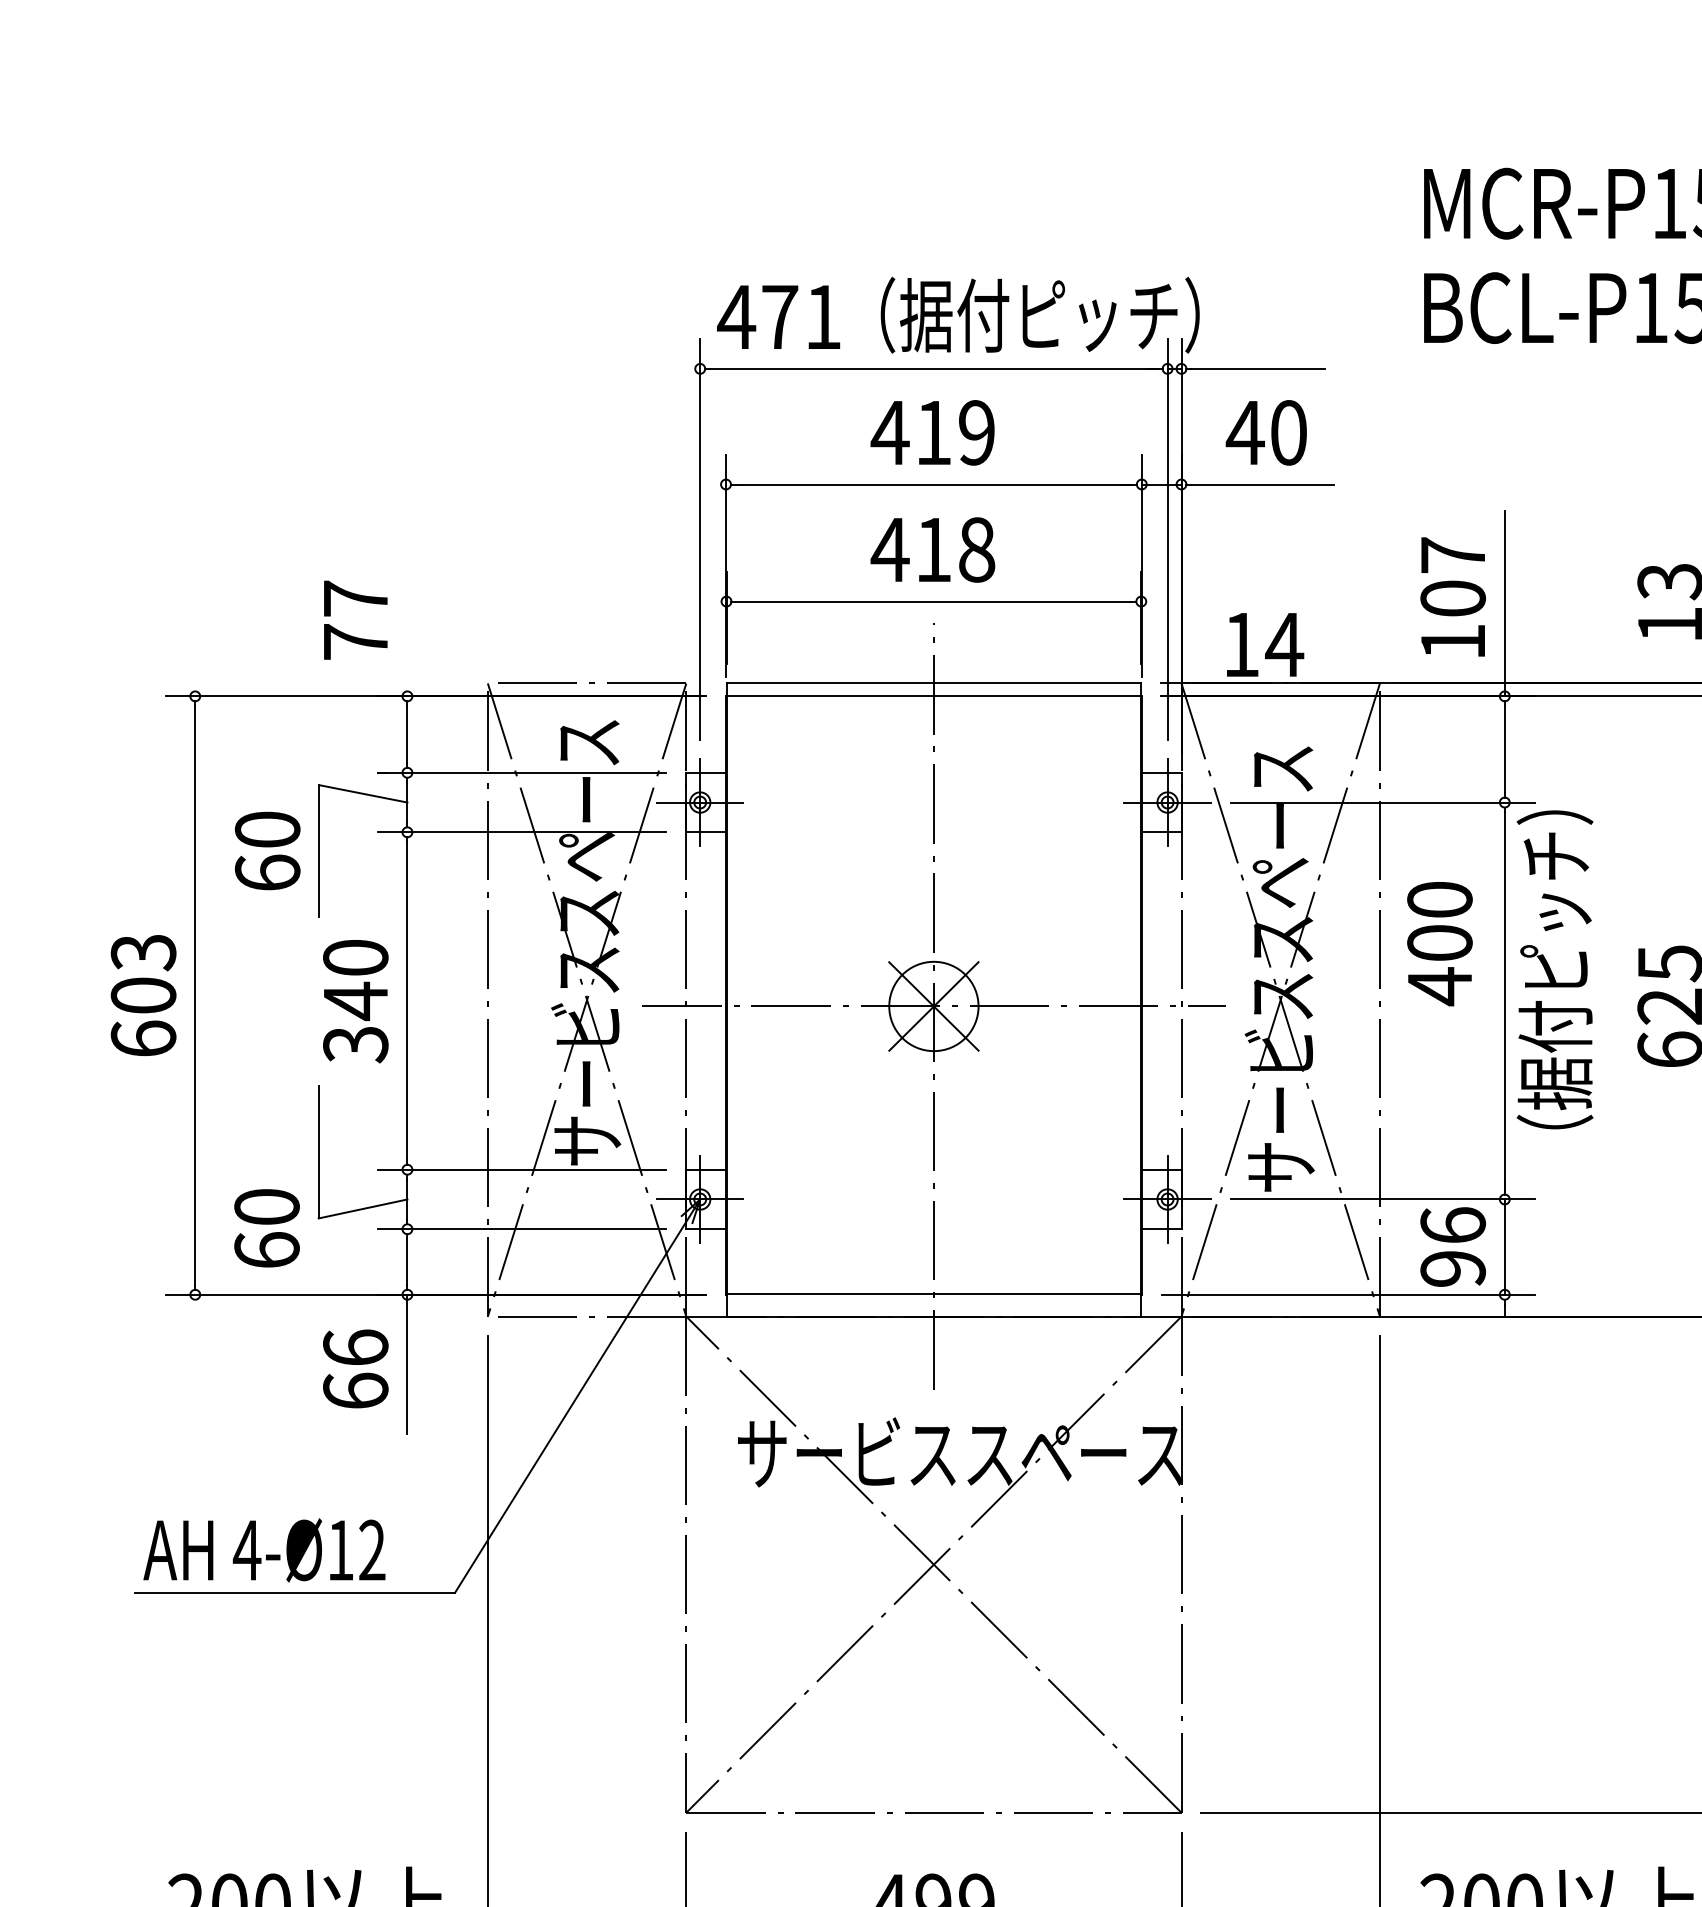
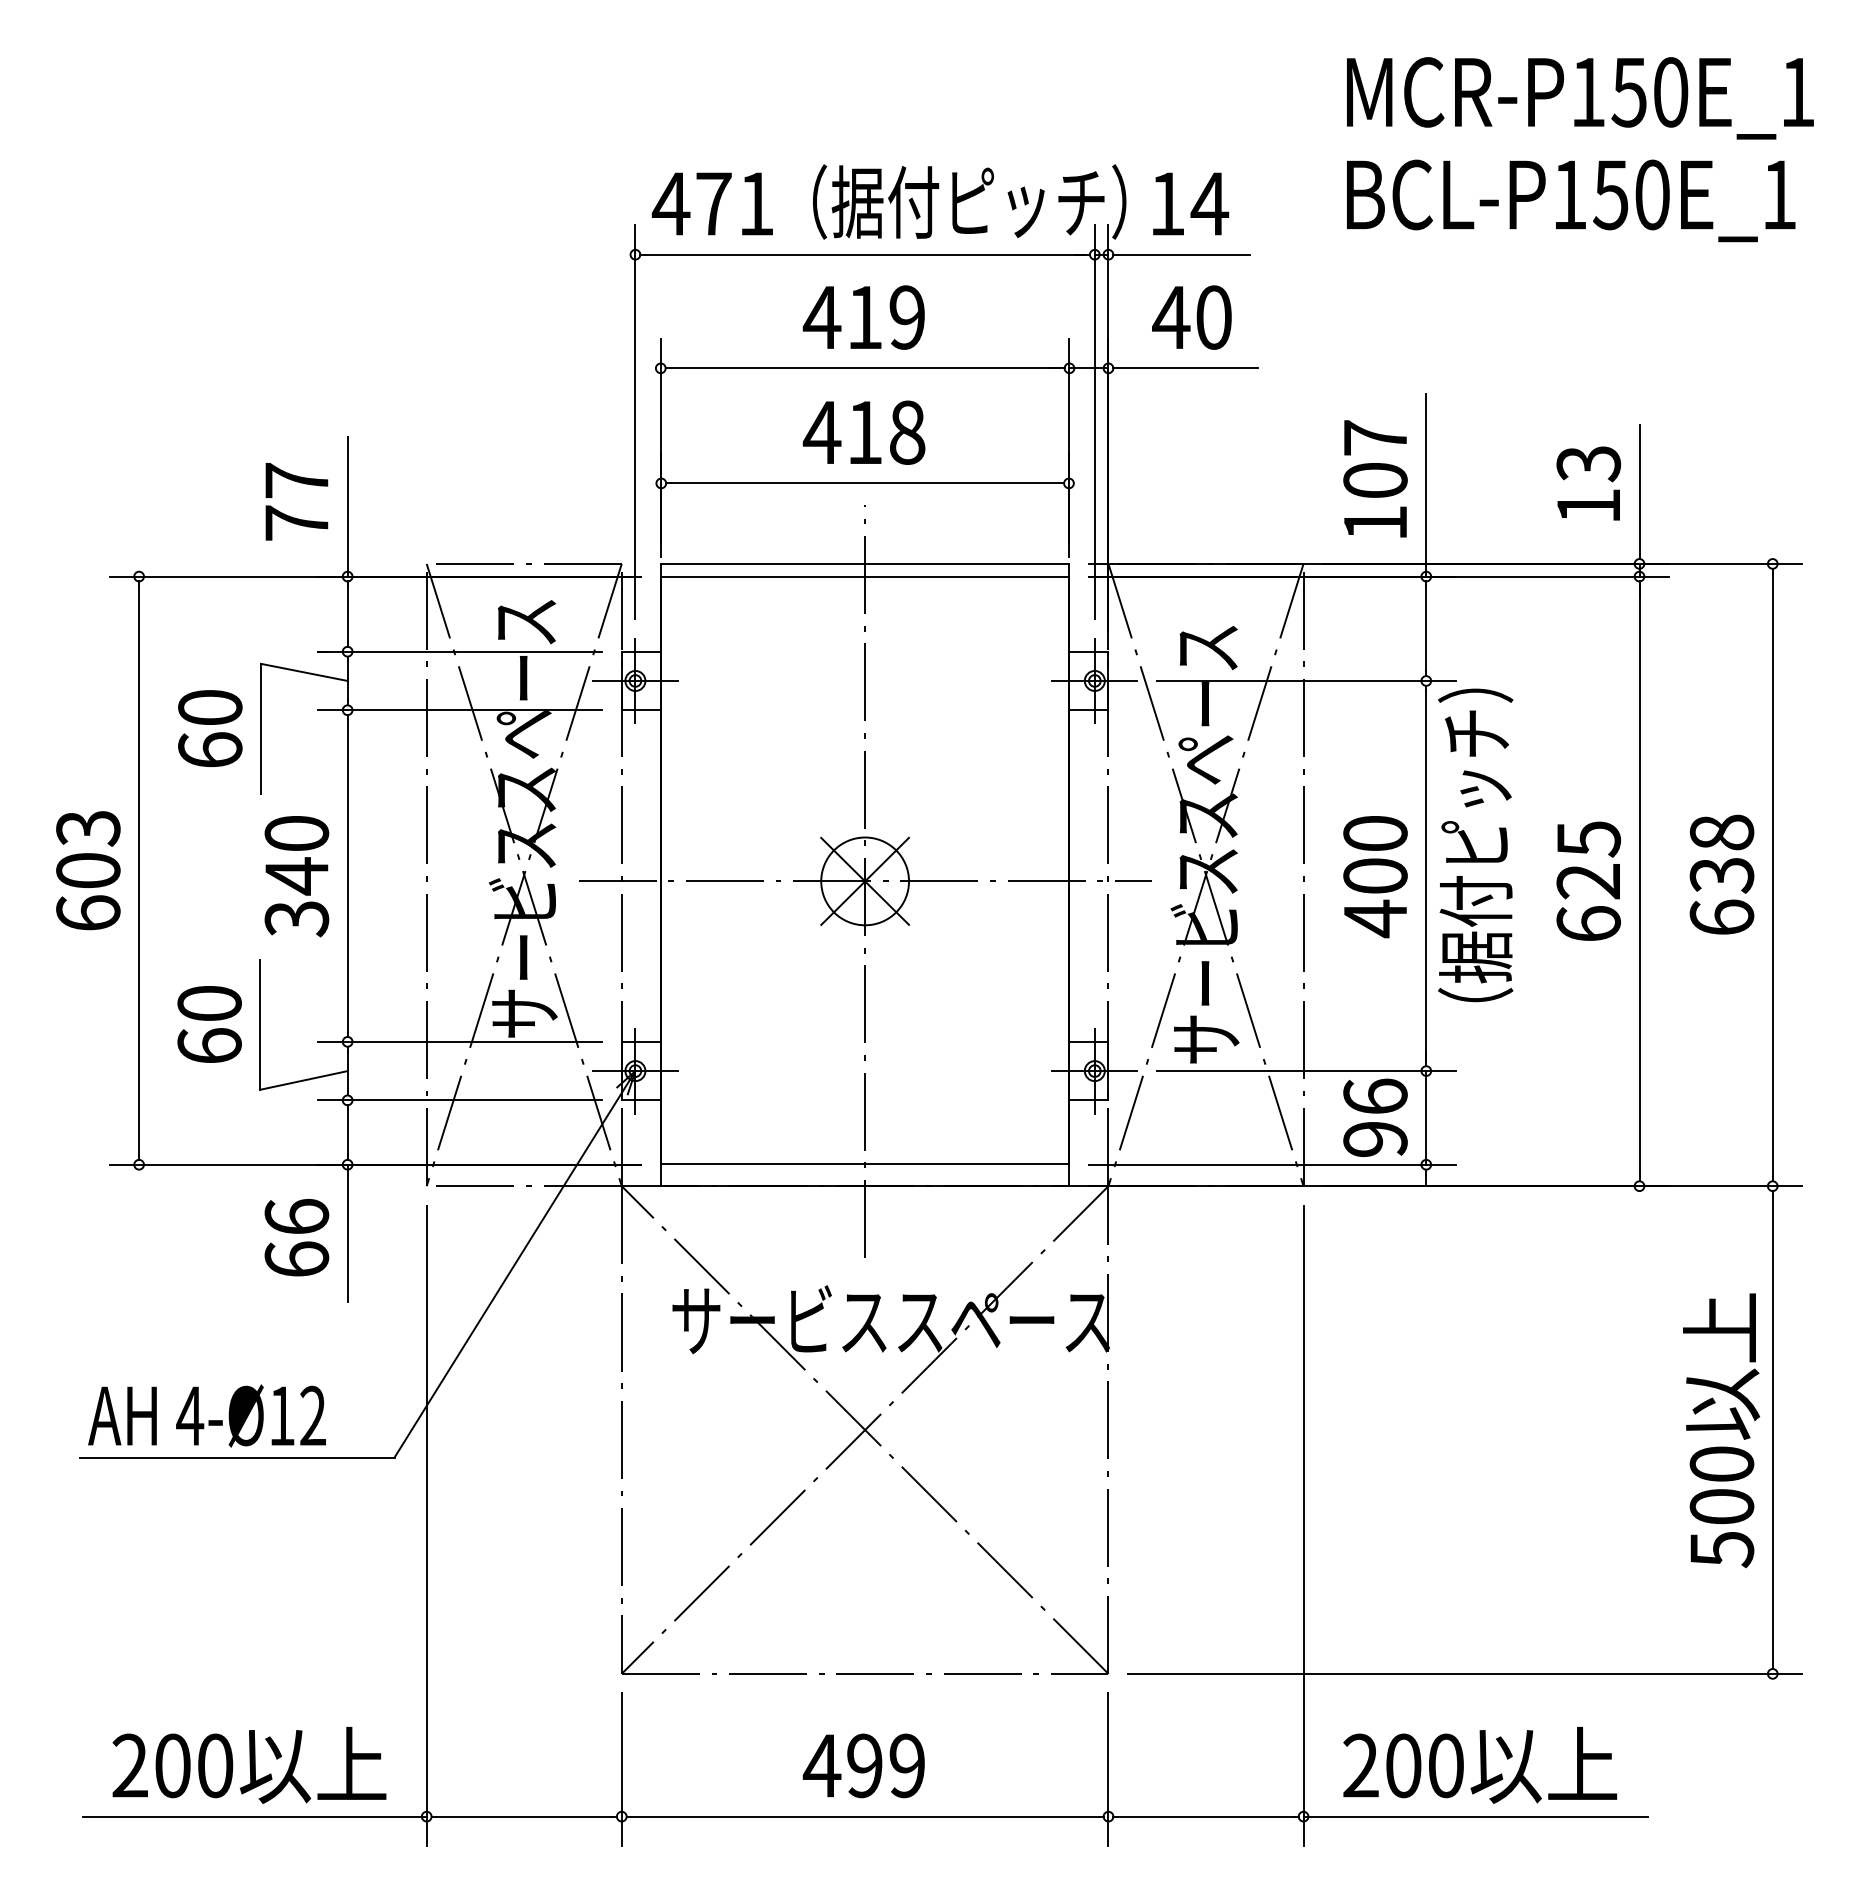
line: (407, 625) -> (347, 506), added
text: (1265, 644) -> (1191, 203), moved
text: (1439, 944) -> (1375, 877), moved
text: (266, 1228) -> (209, 1024), moved

